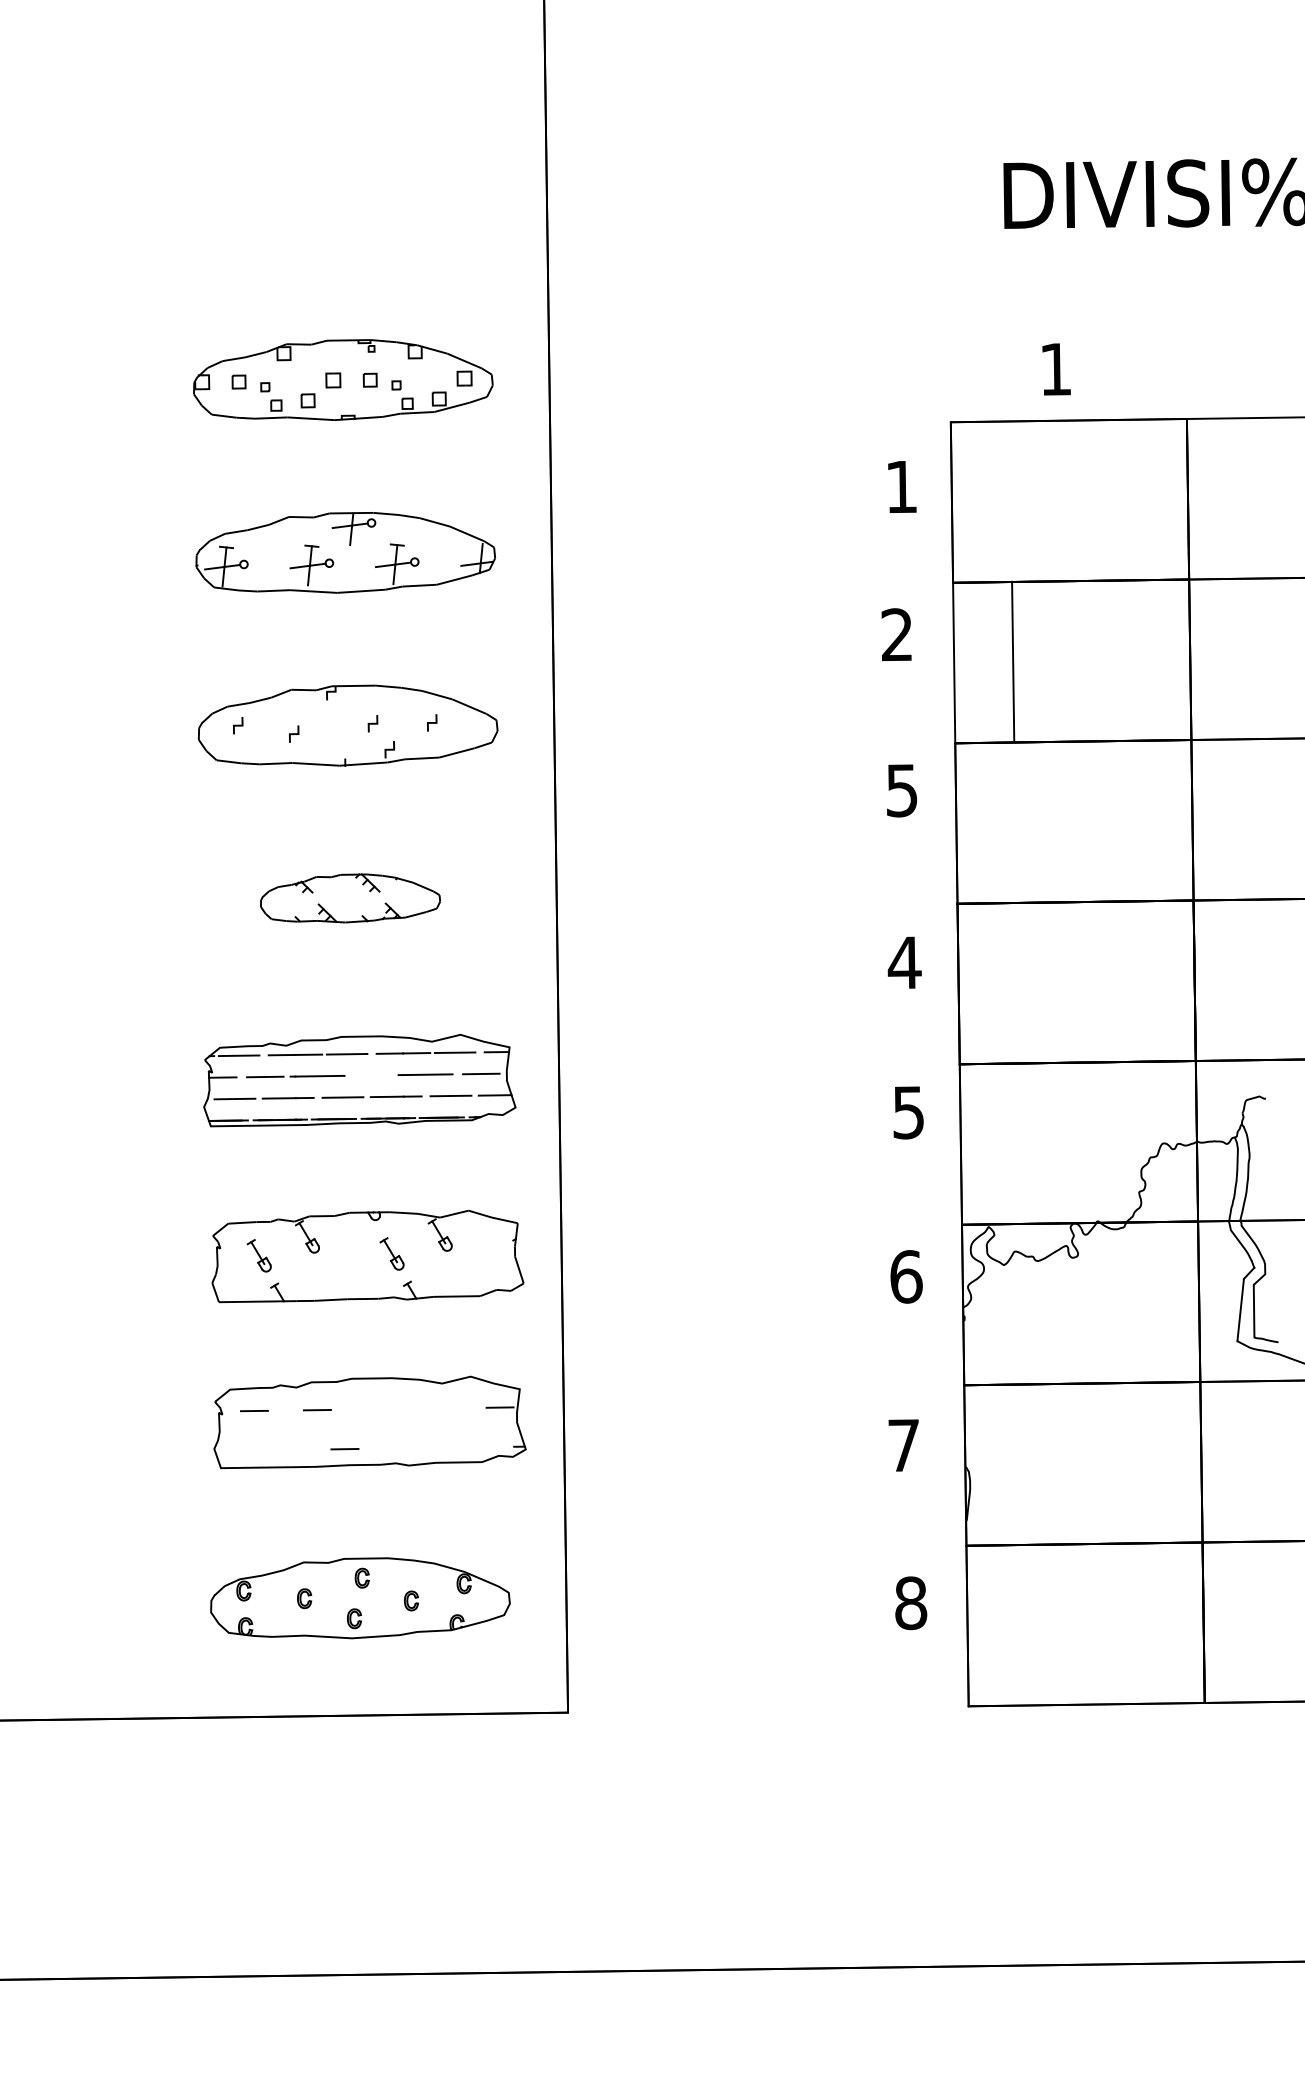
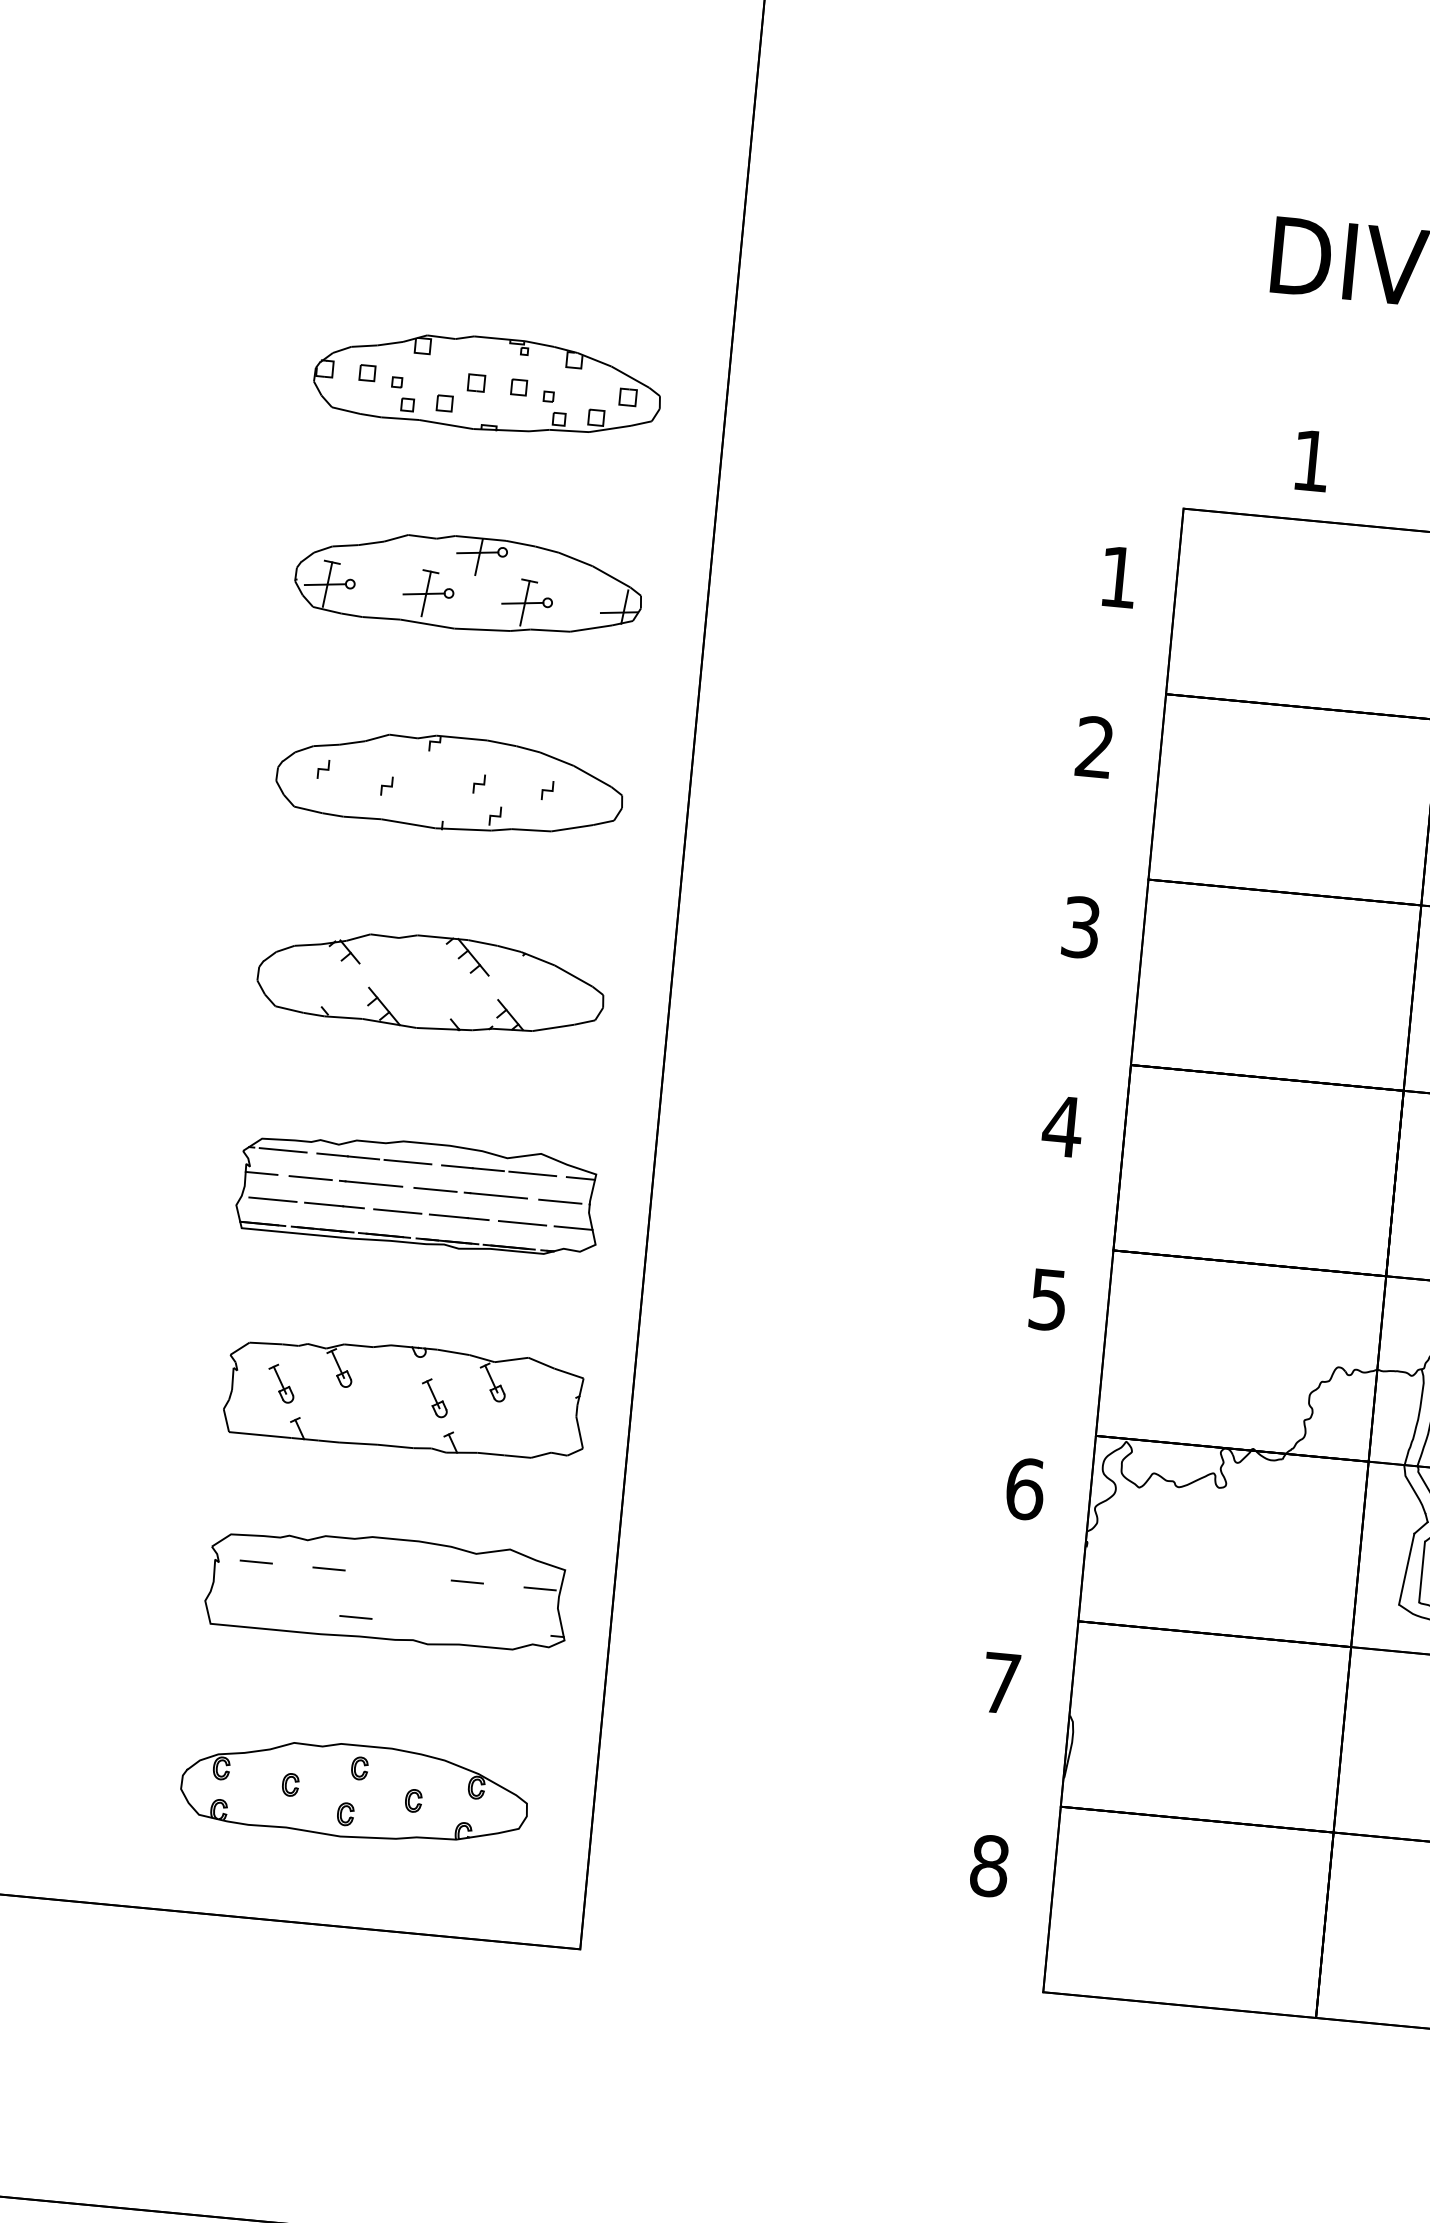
line: (1013, 661) -> (1157, 786), moved
text: (902, 789) -> (1081, 926), 5 -> 3
part: (350, 898) -> (431, 982), size x1.67
line: (373, 1075) -> (435, 1189), added
line: (436, 1408) -> (466, 1581), added

